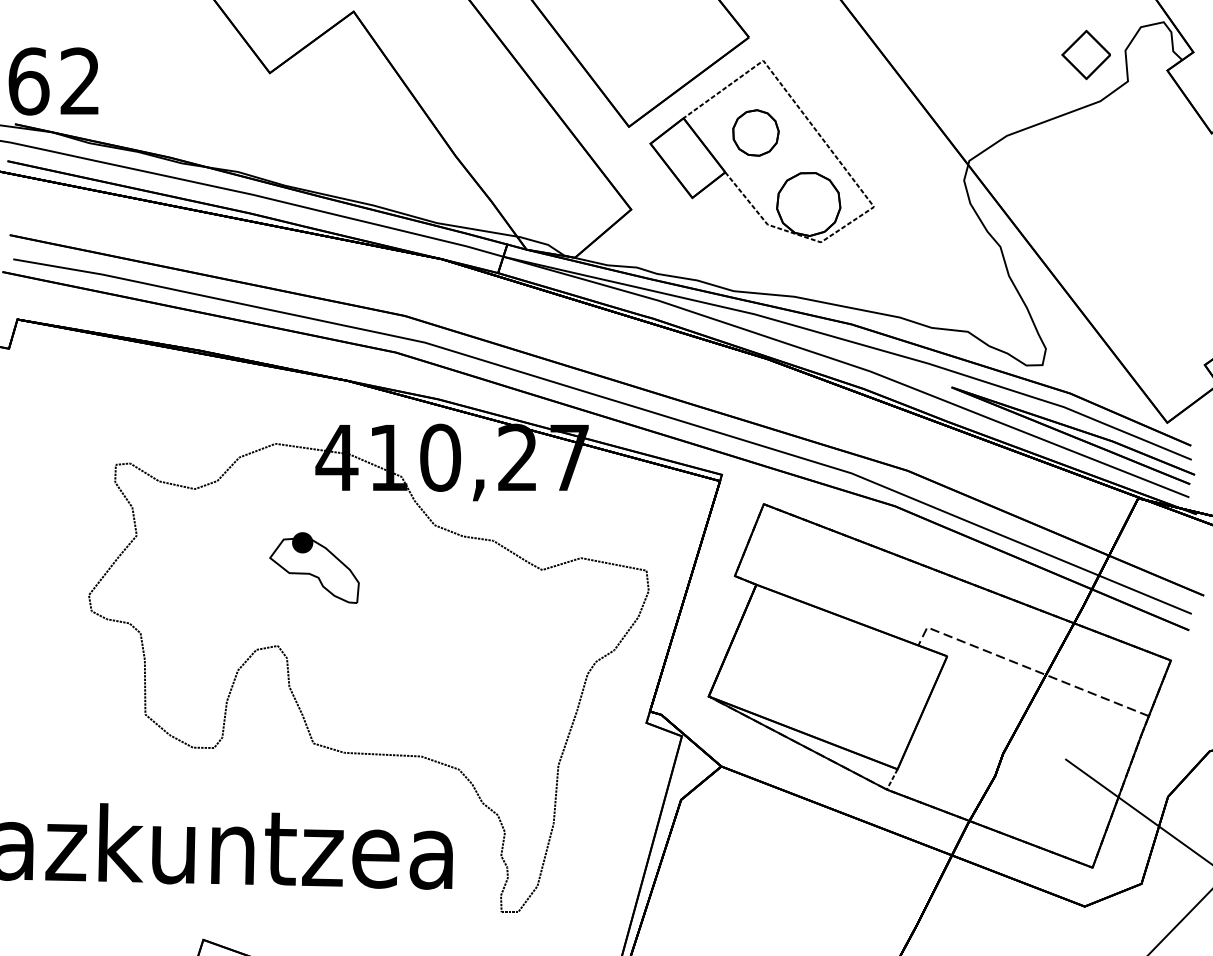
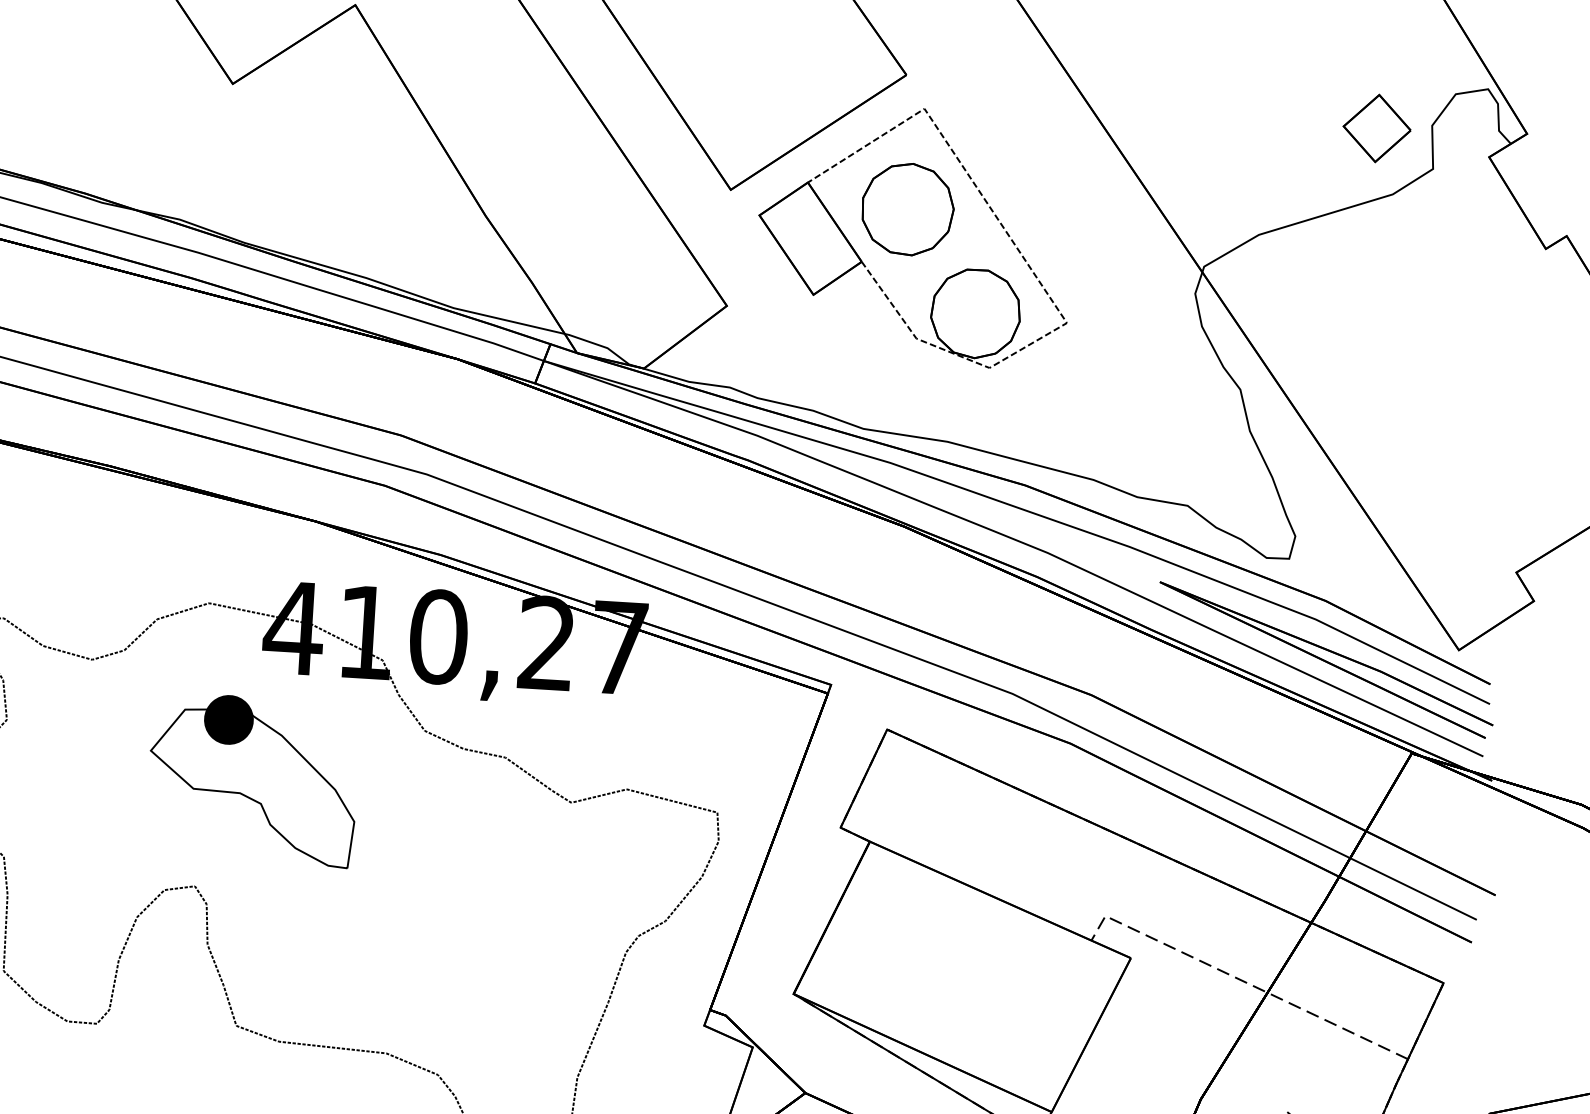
part: (755, 132) -> (907, 208), size x1.43
part: (314, 567) -> (252, 779), size x1.67

